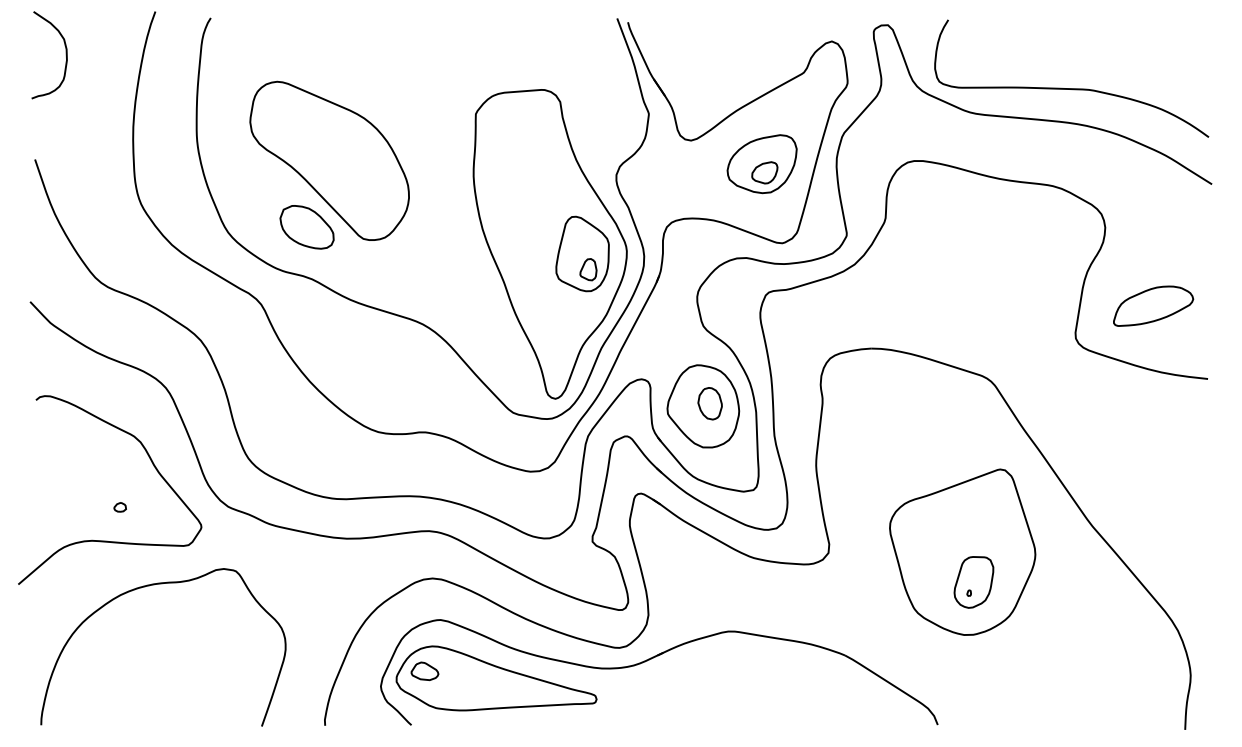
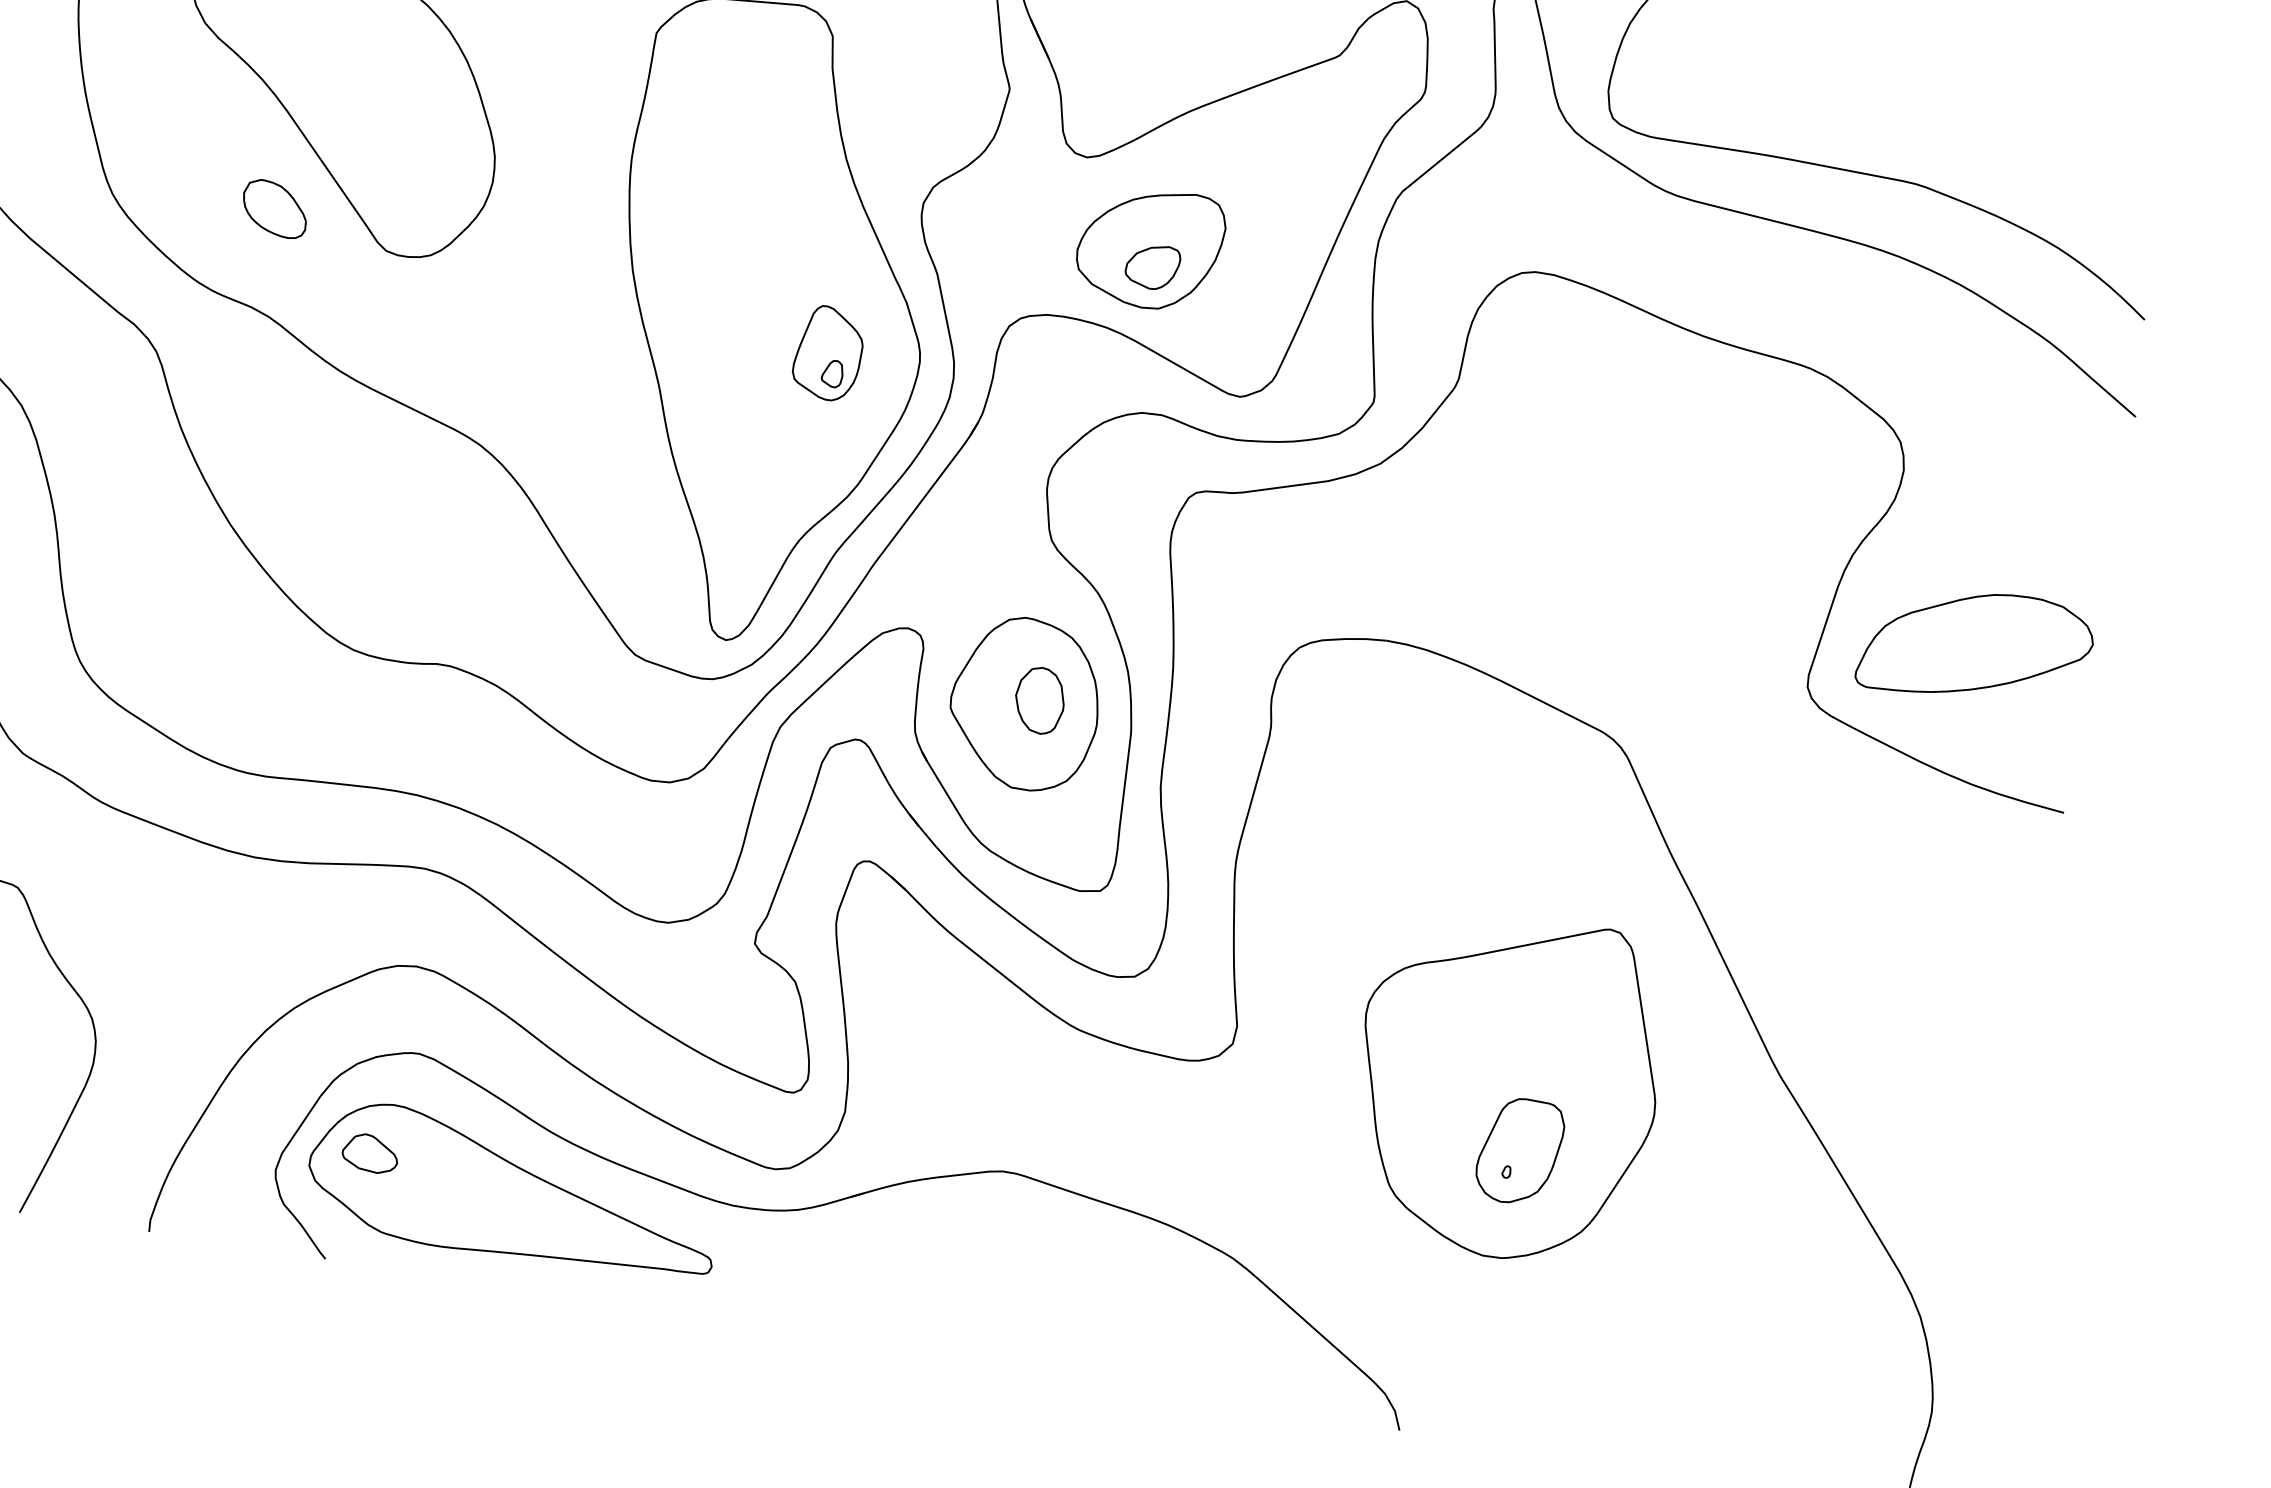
part: (761, 164) -> (1148, 248), moved
part: (306, 227) -> (273, 209), size x0.6
part: (582, 253) -> (828, 352), size x0.6
part: (1153, 305) -> (1976, 645), size x1.4

